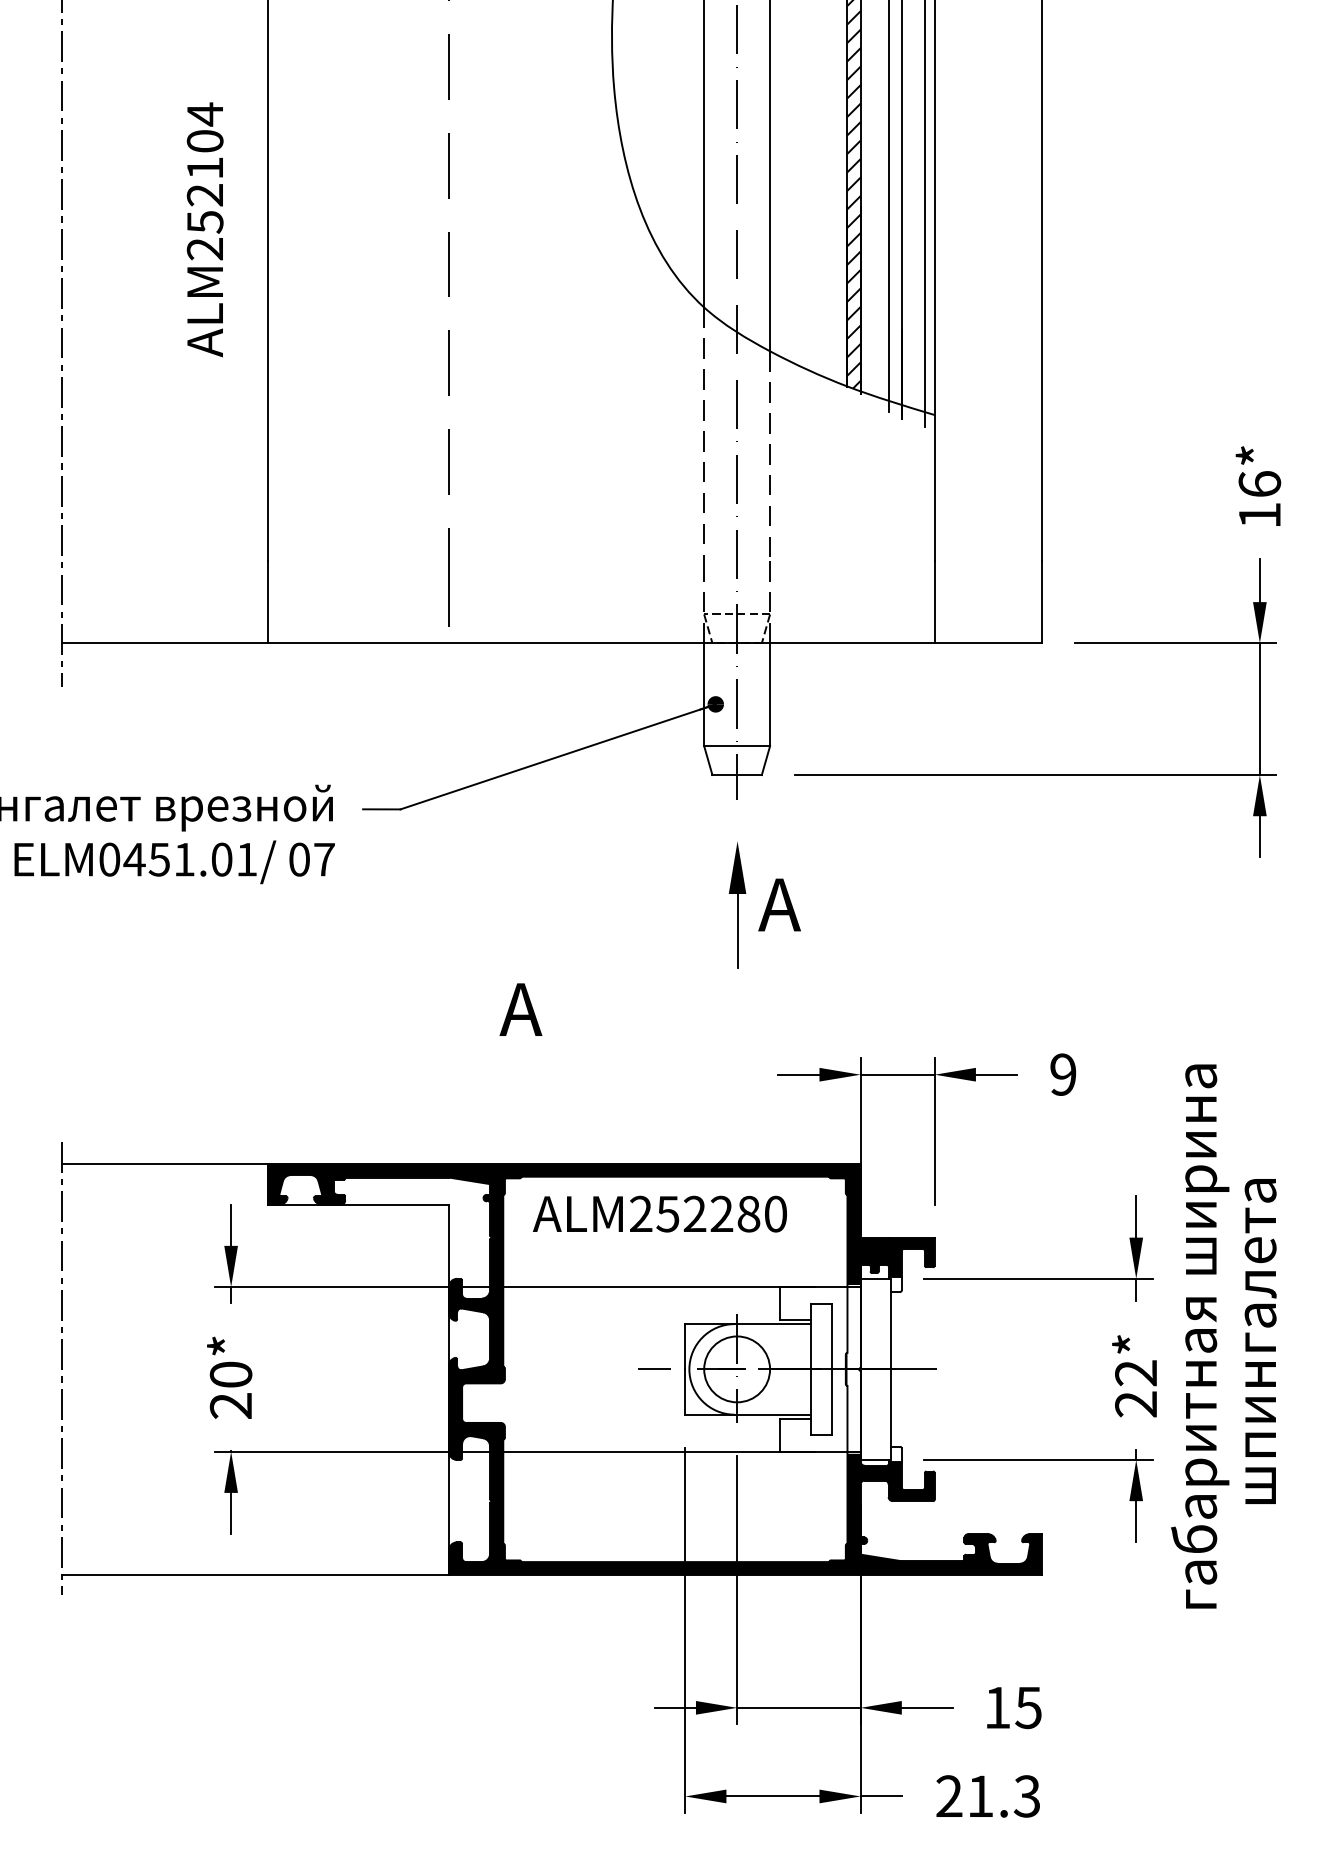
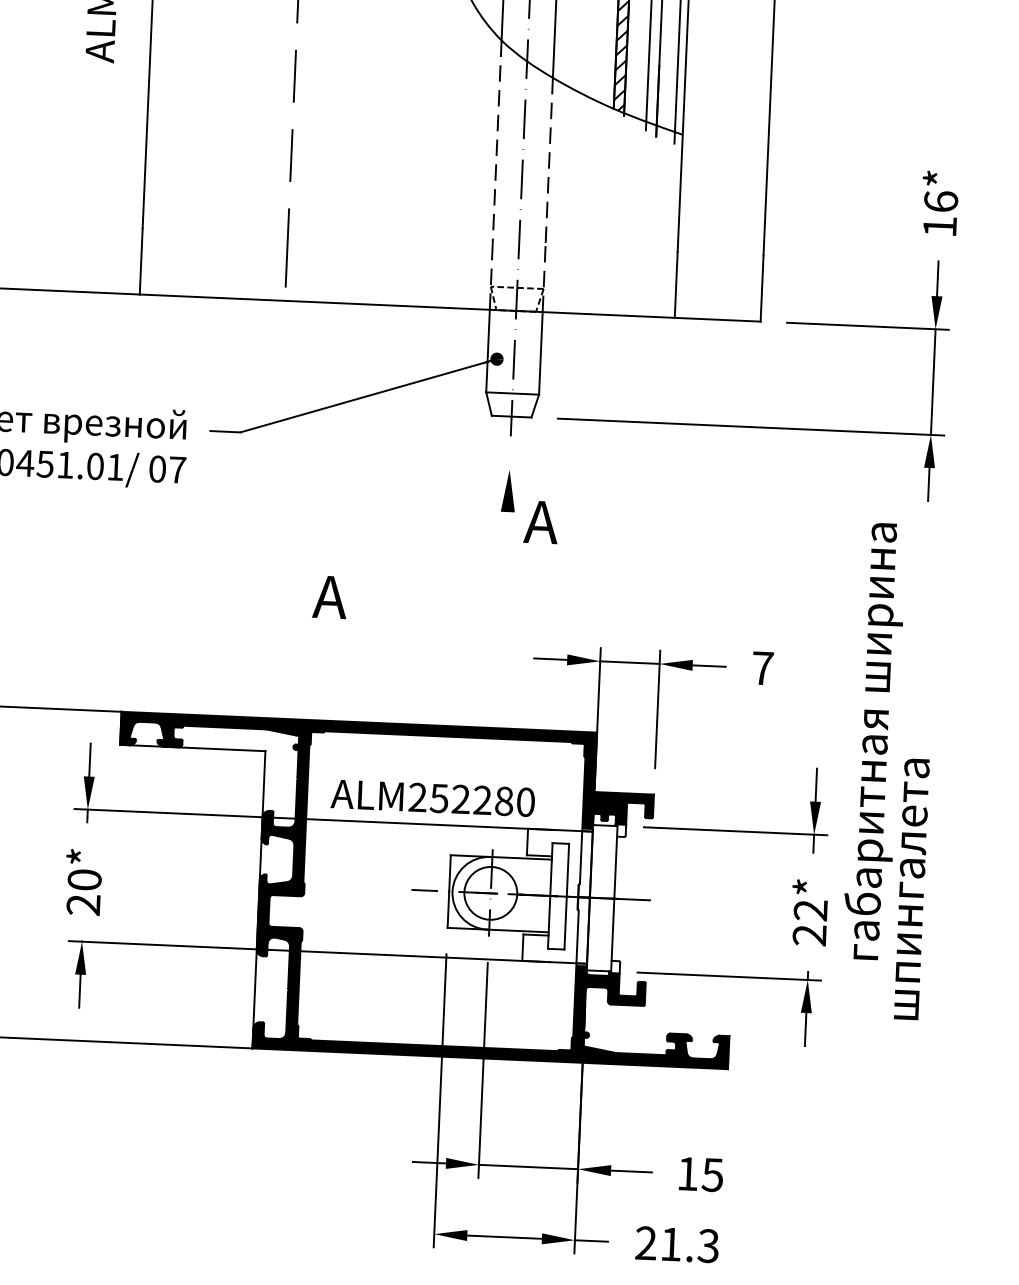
line: (737, 931) -> (506, 542), removed
text: (1063, 1074) -> (762, 668), 9 -> 7
text: (659, 1213) -> (432, 797), moved
text: (1200, 1336) -> (874, 741), moved

